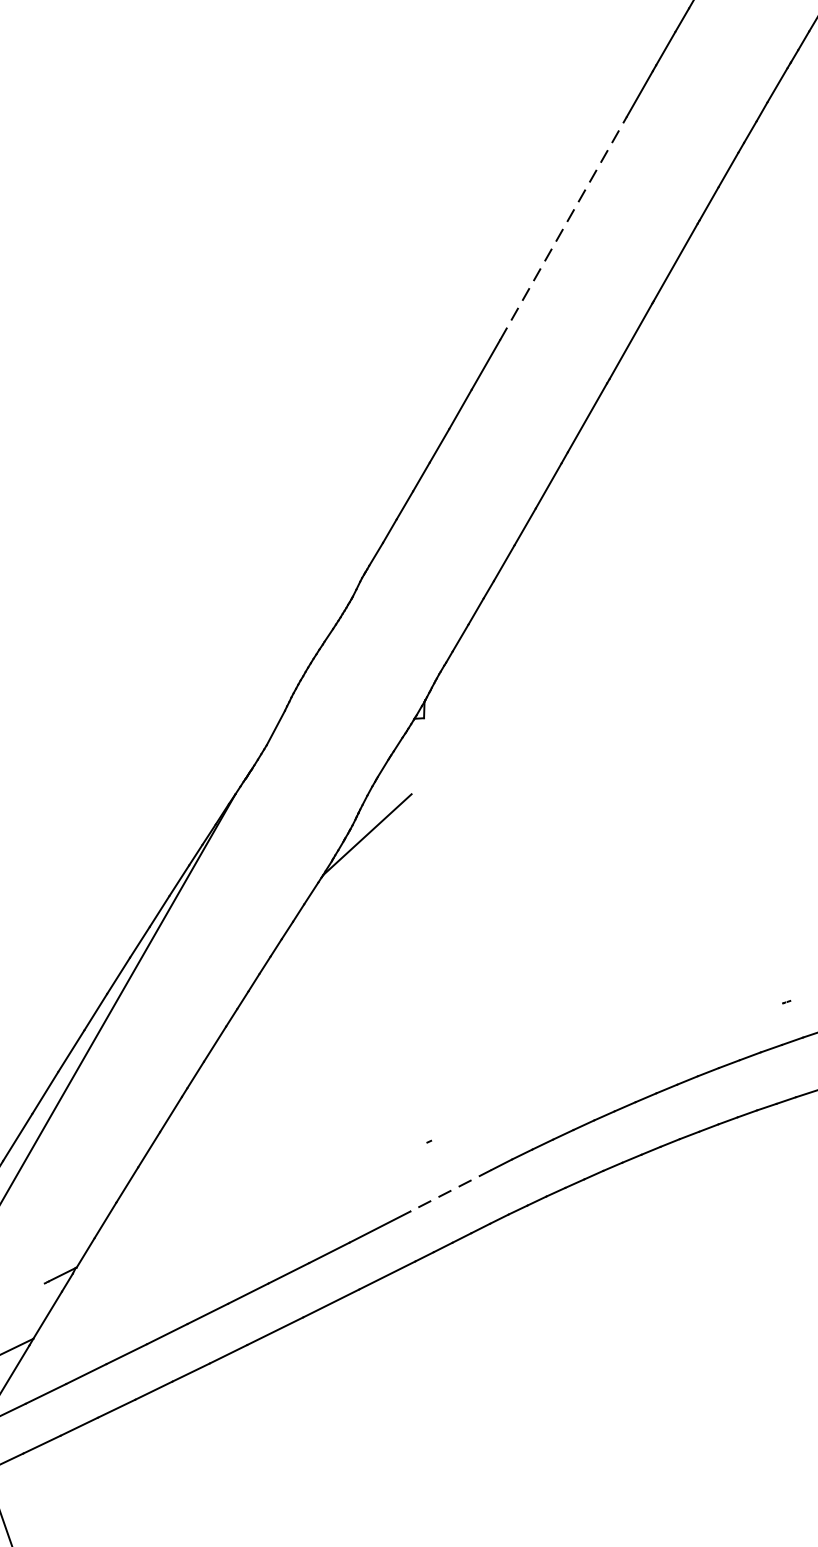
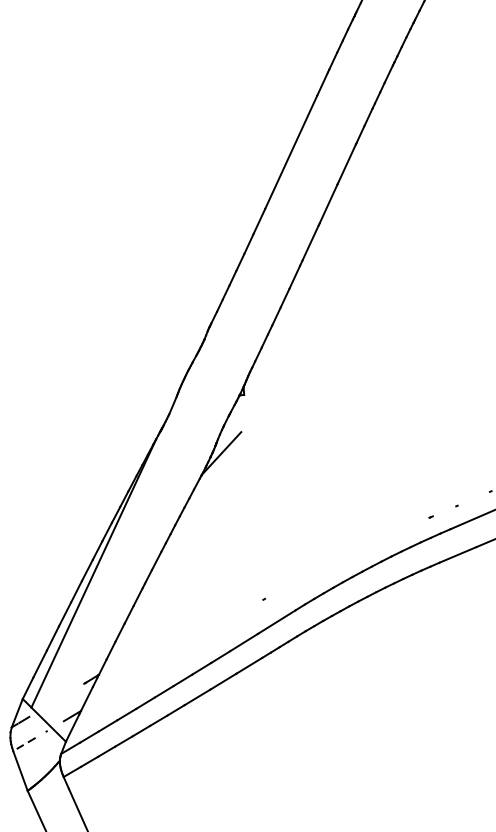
line: (564, 226) -> (291, 151), dashed -> solid
line: (450, 1191) -> (276, 622), dashed -> solid

